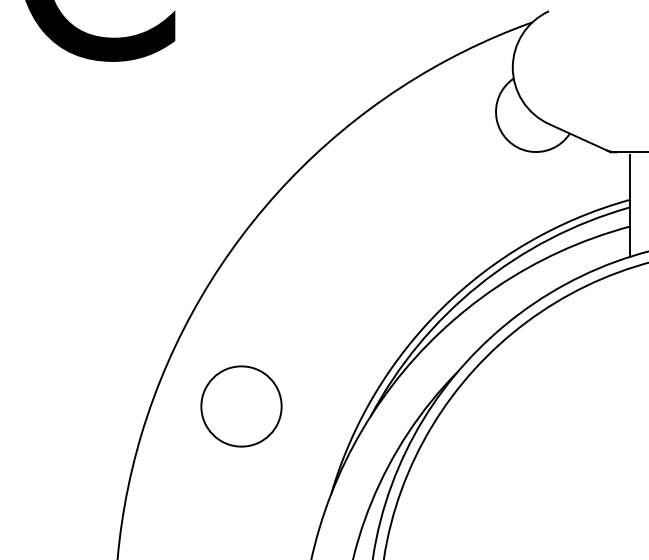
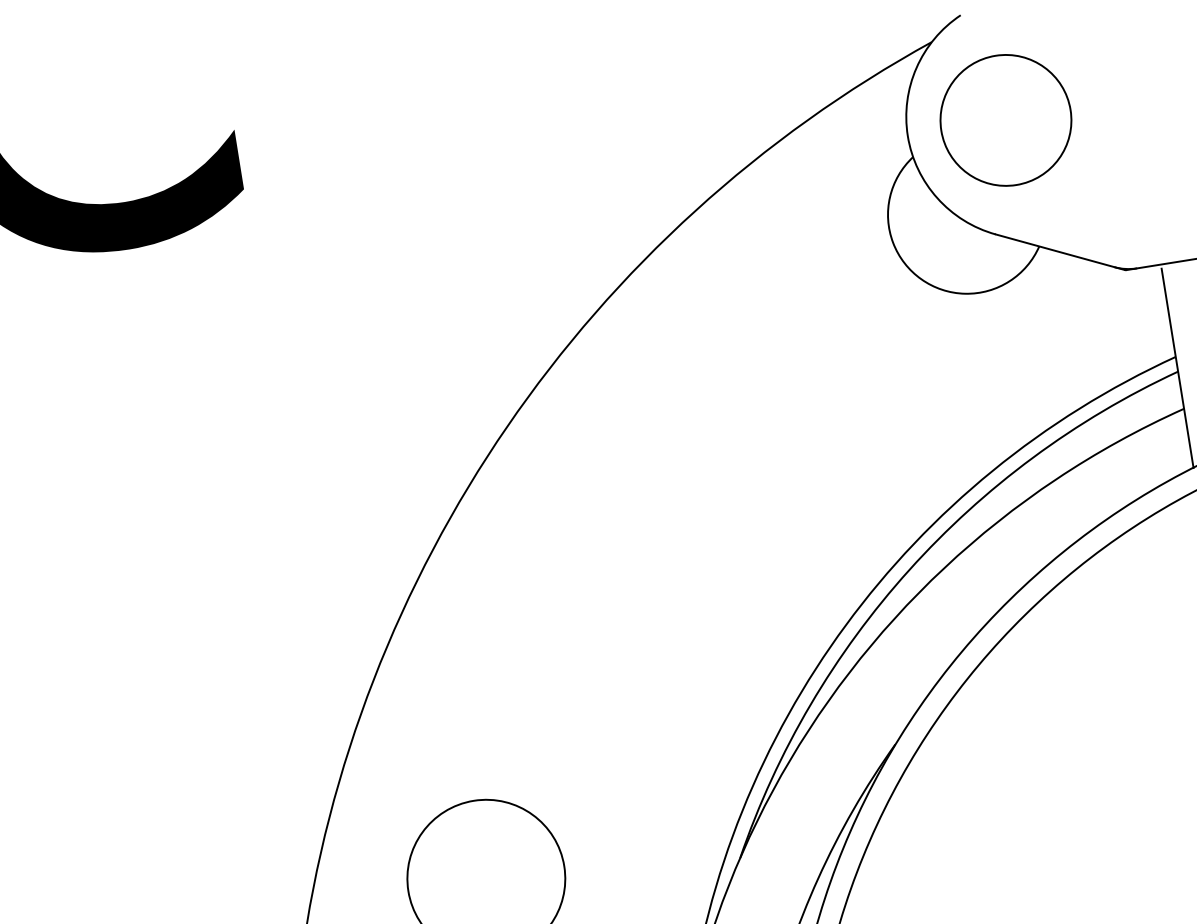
circle: (563, 67) -> (1006, 120), added

